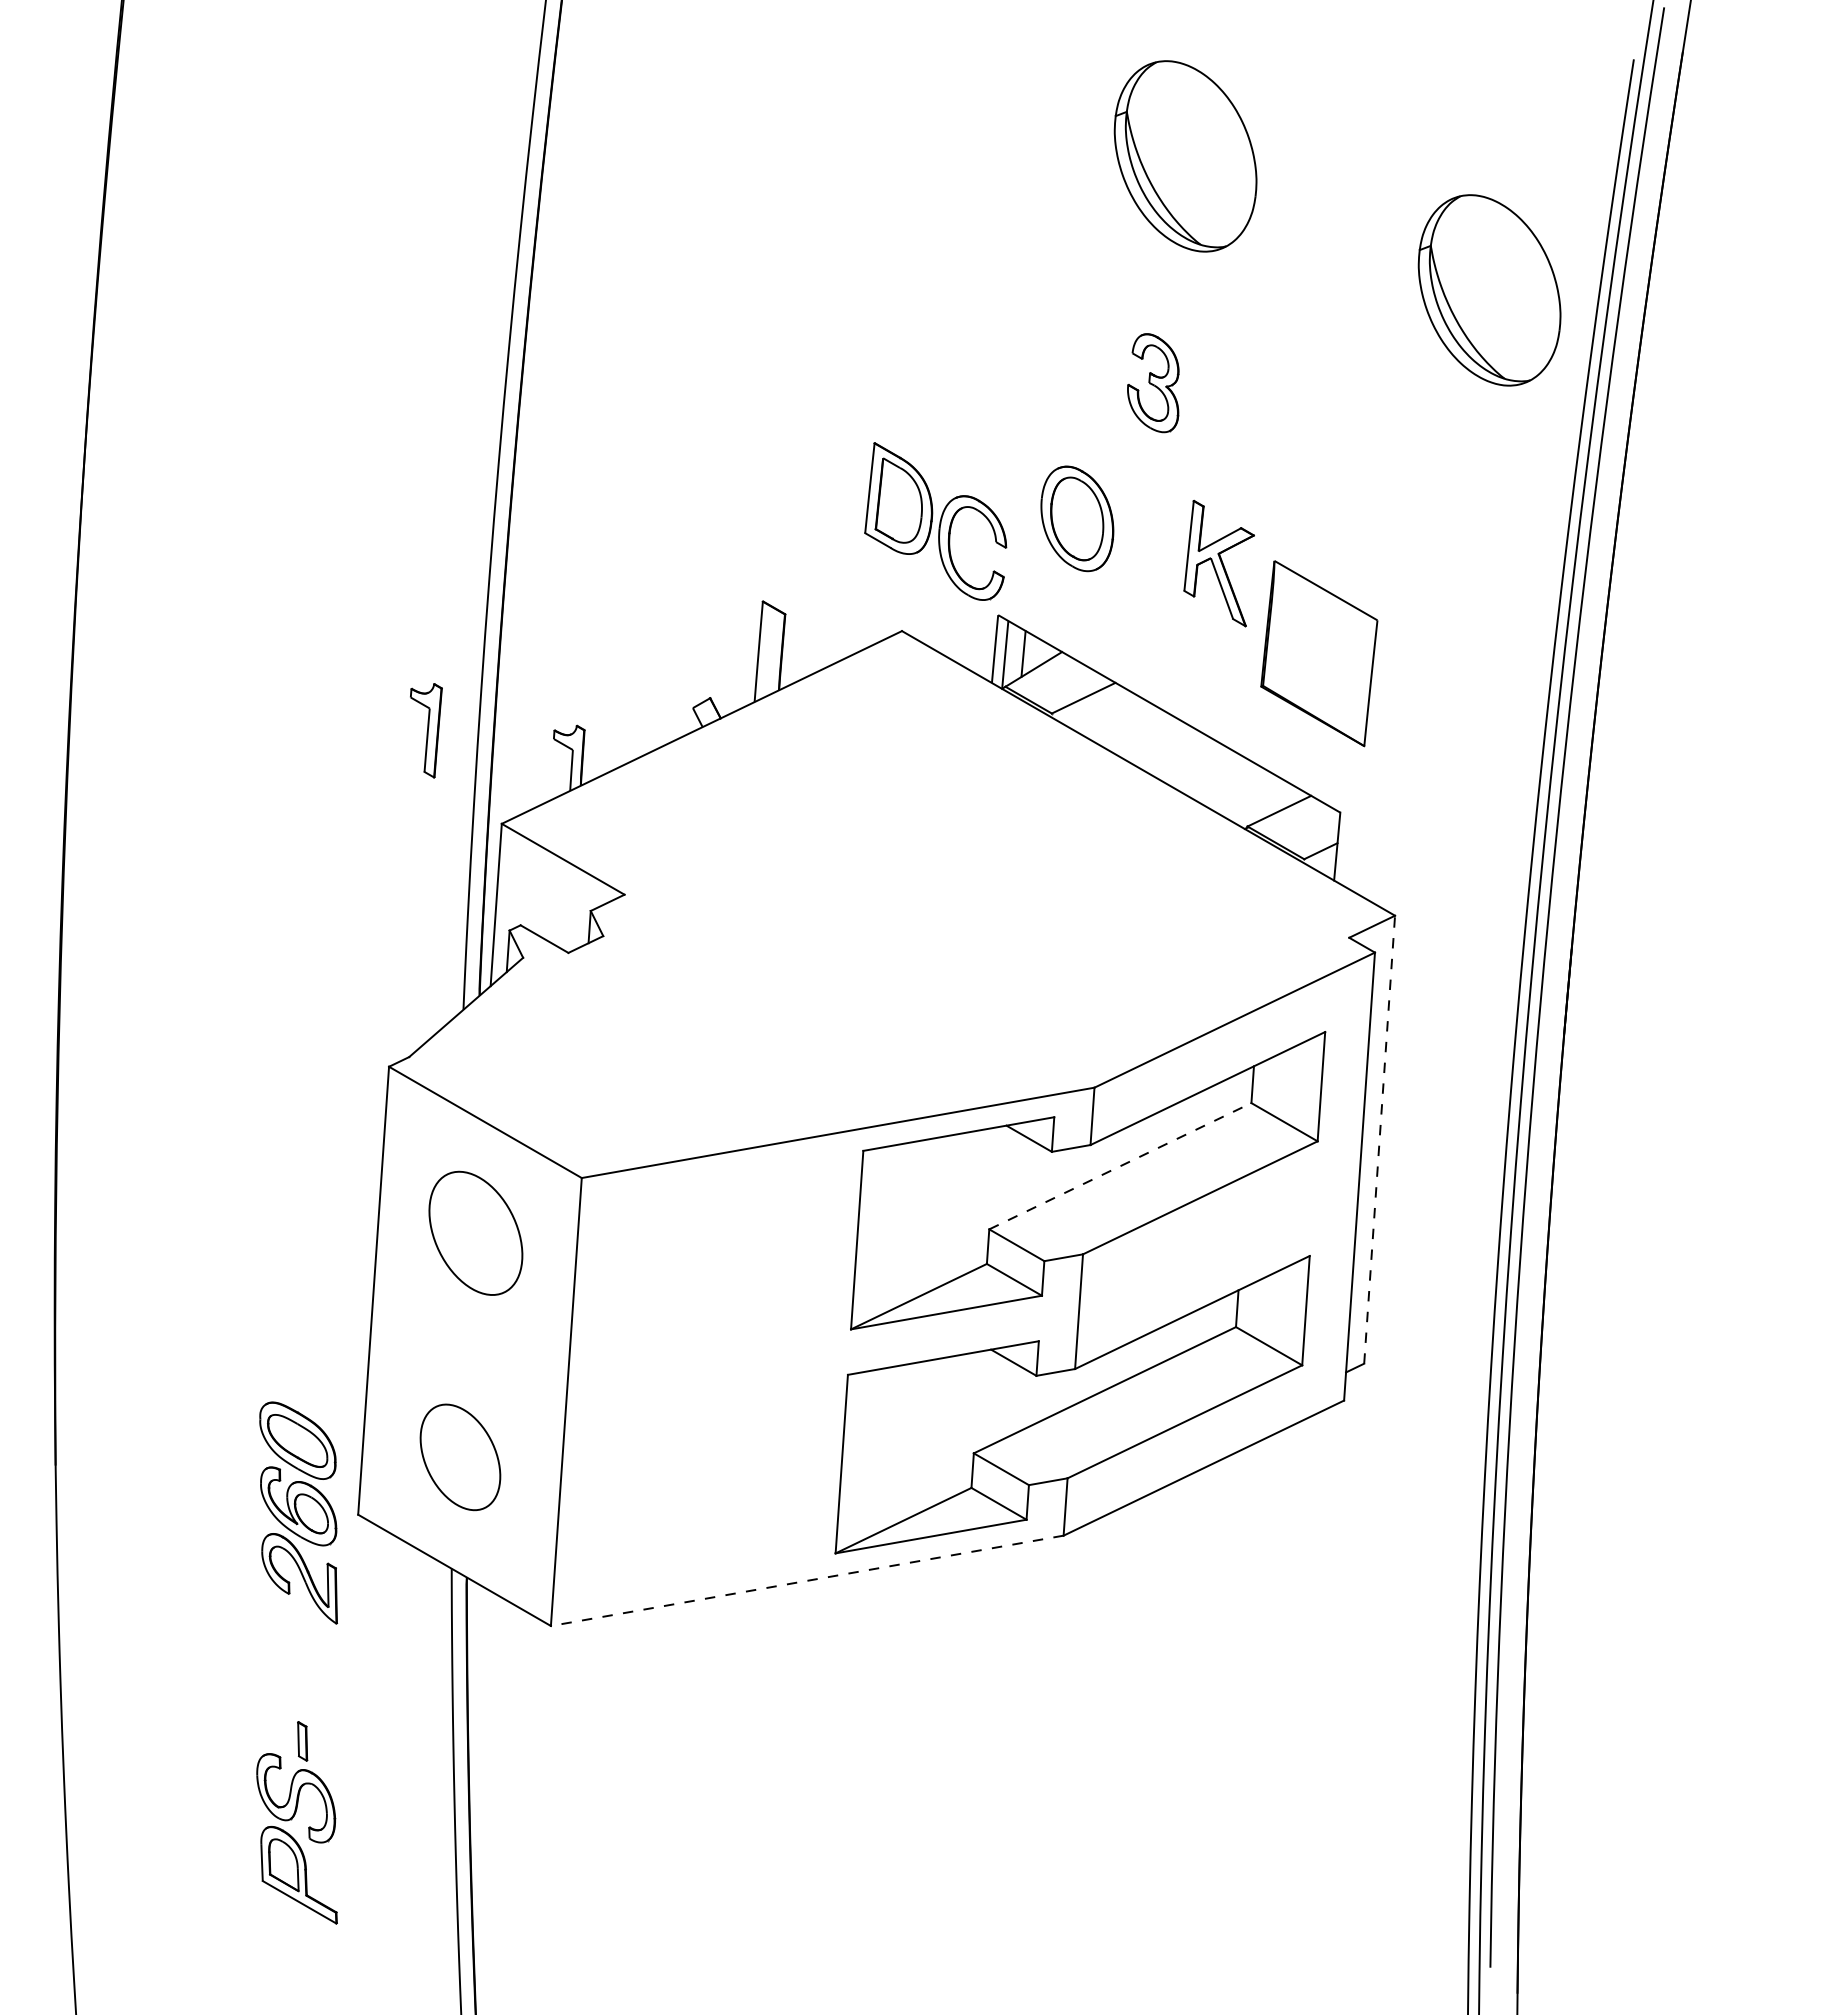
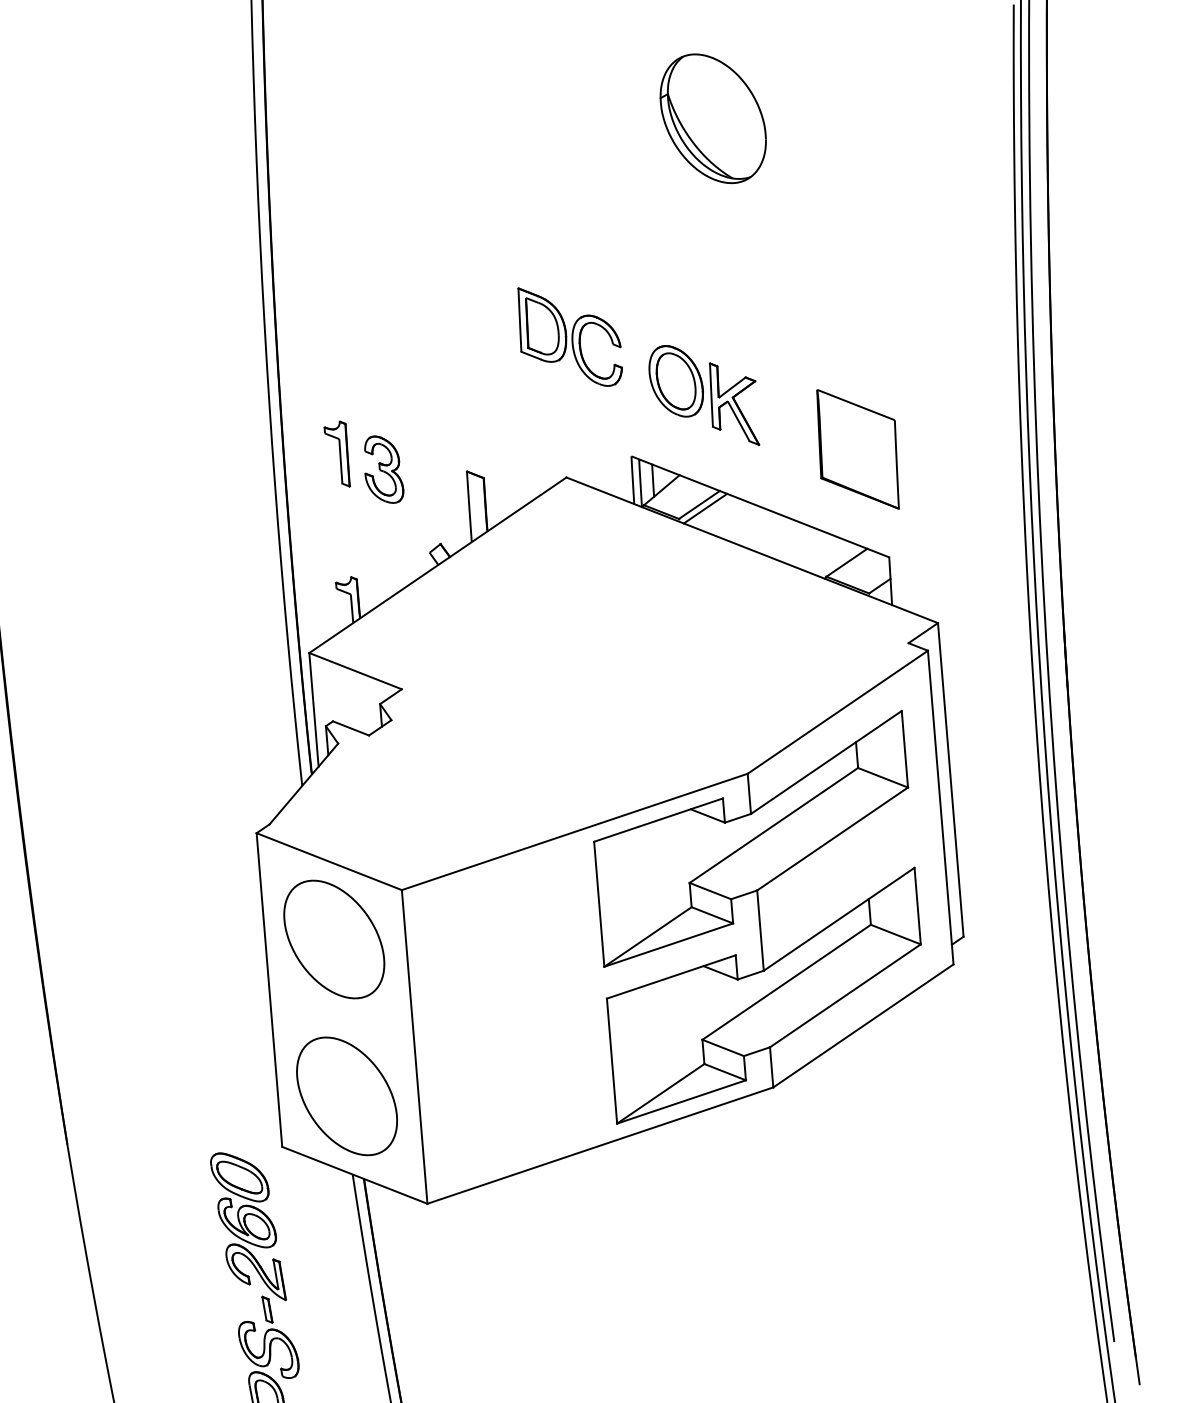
part: (1489, 290) -> (937, 179), removed
part: (1153, 383) -> (382, 470), moved
part: (935, 521) -> (568, 336), moved
part: (1218, 563) -> (733, 404), moved
line: (1091, 704) -> (705, 508), added
part: (426, 730) -> (339, 454), moved
line: (1379, 1139) -> (950, 779), dashed -> solid
line: (1120, 1166) -> (774, 825), dashed -> solid
part: (475, 1233) -> (334, 939), size x1.43
part: (460, 1457) -> (347, 1096), size x1.67
part: (298, 1512) -> (247, 1227), moved
line: (806, 1580) -> (599, 1145), dashed -> solid

